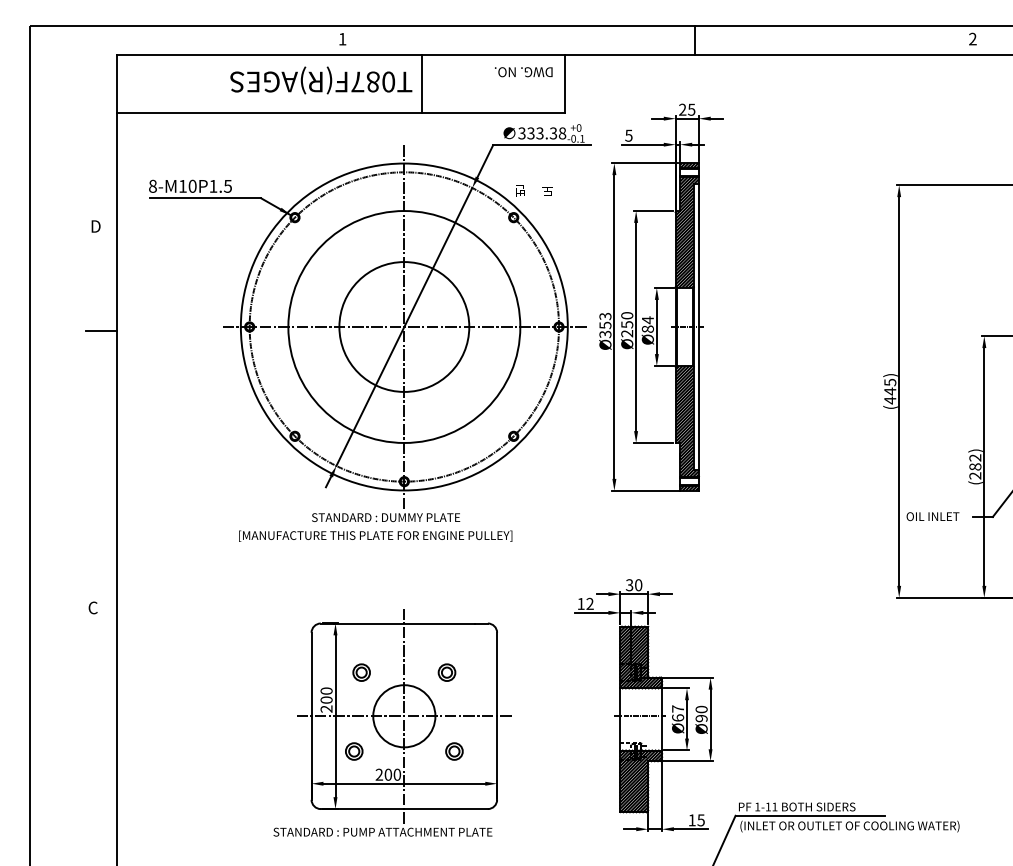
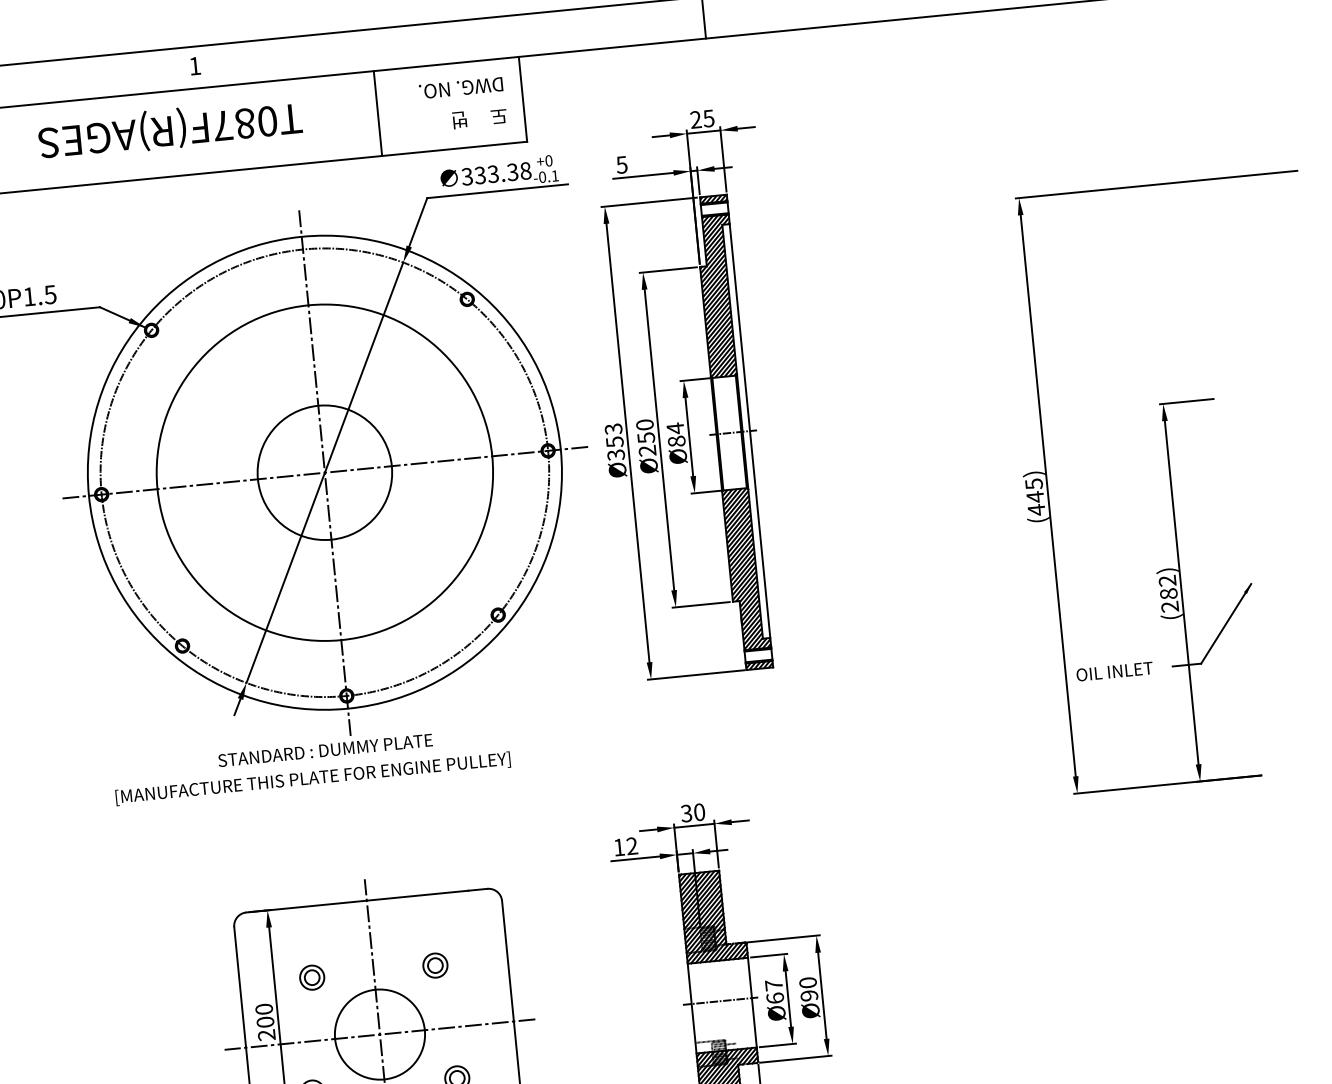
line: (421, 83) -> (377, 112), moved
text: (534, 190) -> (479, 117), moved
circle: (403, 326) -> (323, 472), size x0.71

